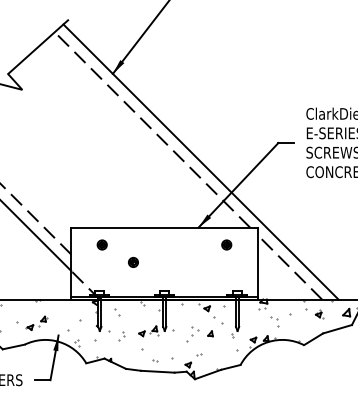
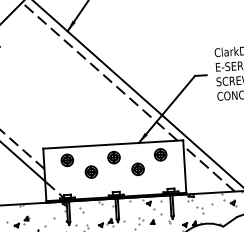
part: (101, 244) -> (66, 160), size x1.67
part: (164, 244) -> (114, 157), added
part: (226, 244) -> (160, 154), size x1.67
part: (133, 262) -> (91, 172), size x1.67
part: (195, 262) -> (138, 169), added

